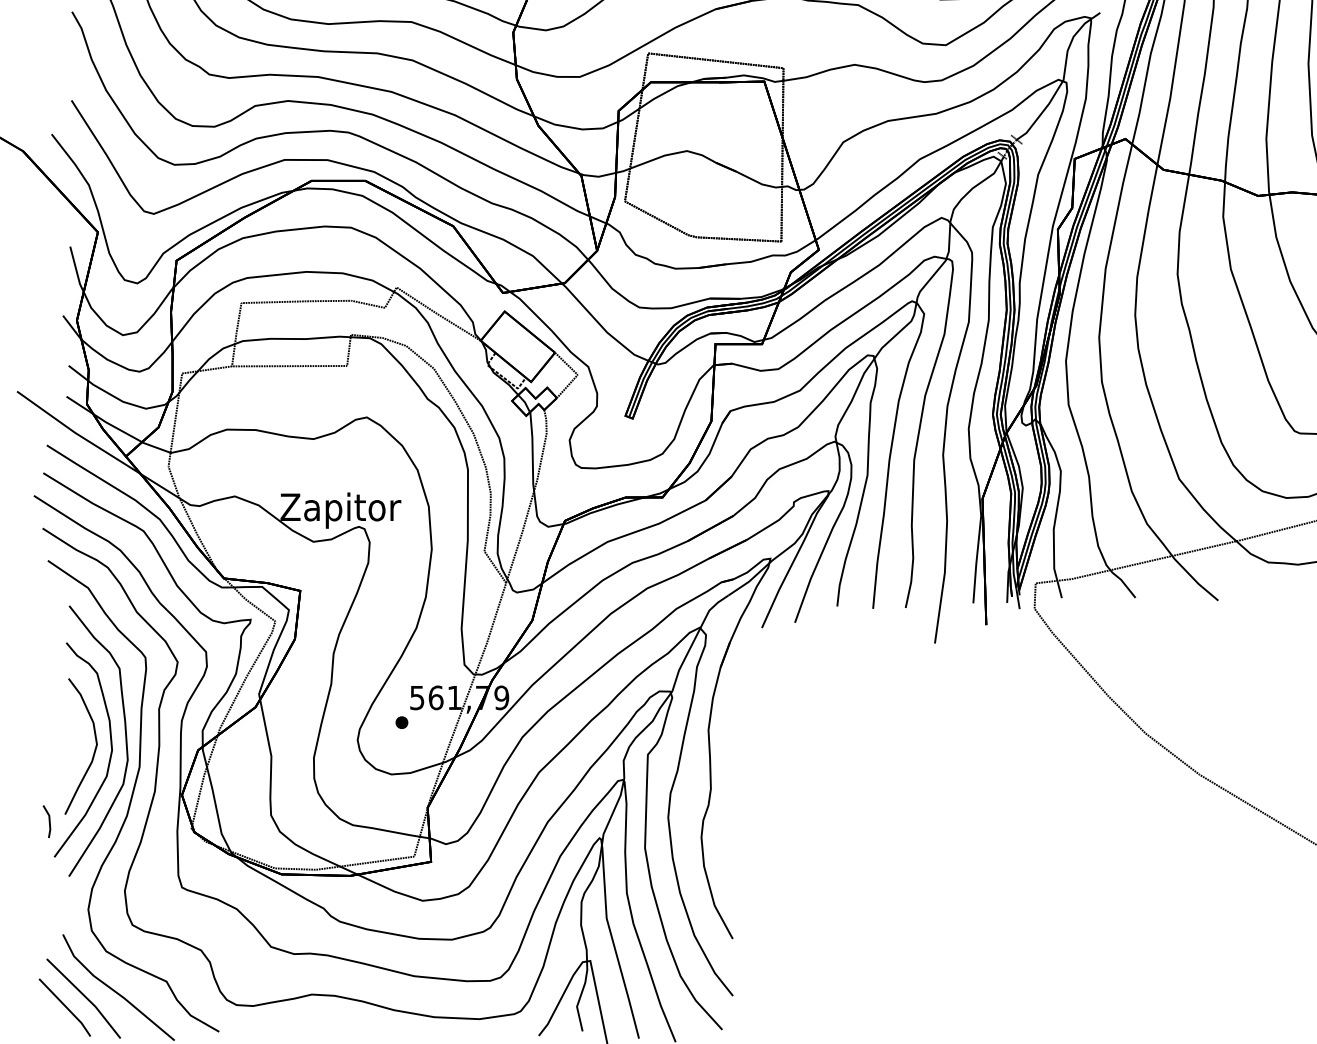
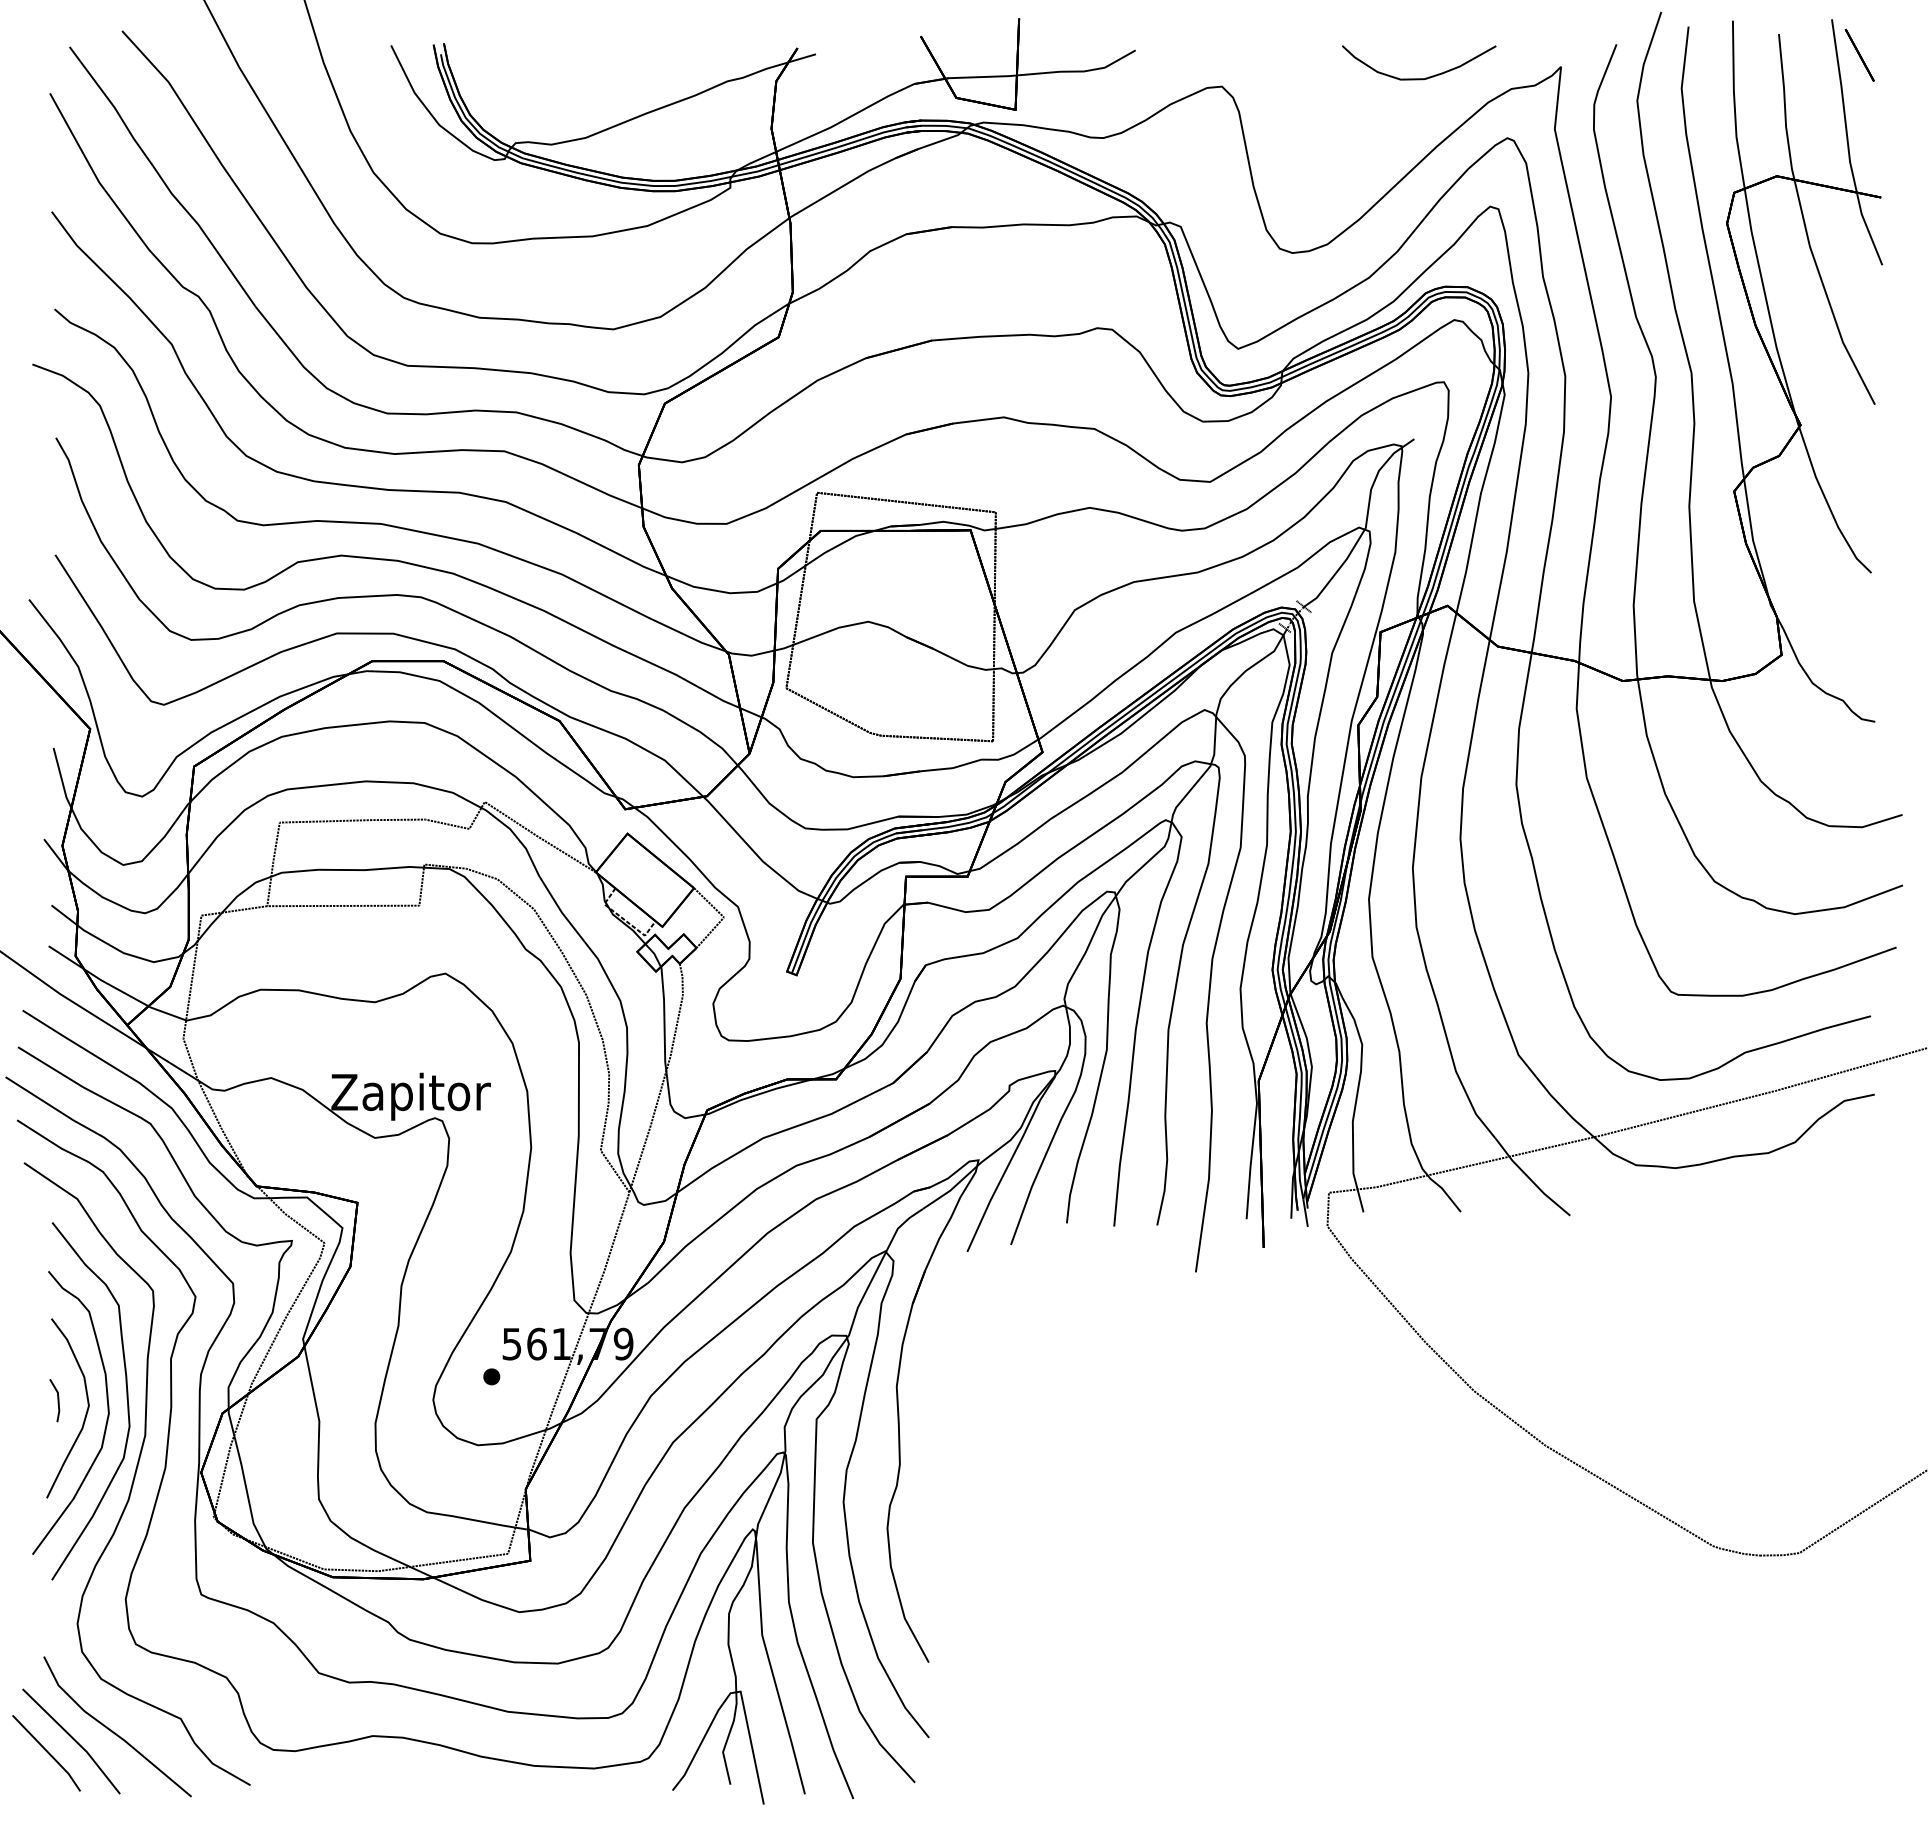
line: (48, 821) -> (57, 1400), moved

